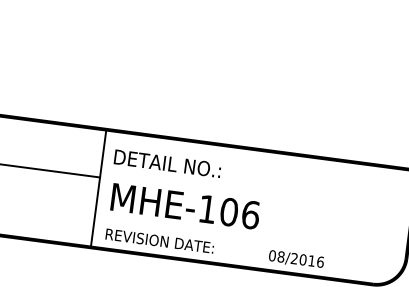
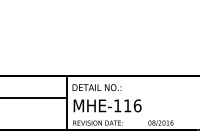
text: (228, 211) -> (127, 105), MHE-106 -> MHE-116

